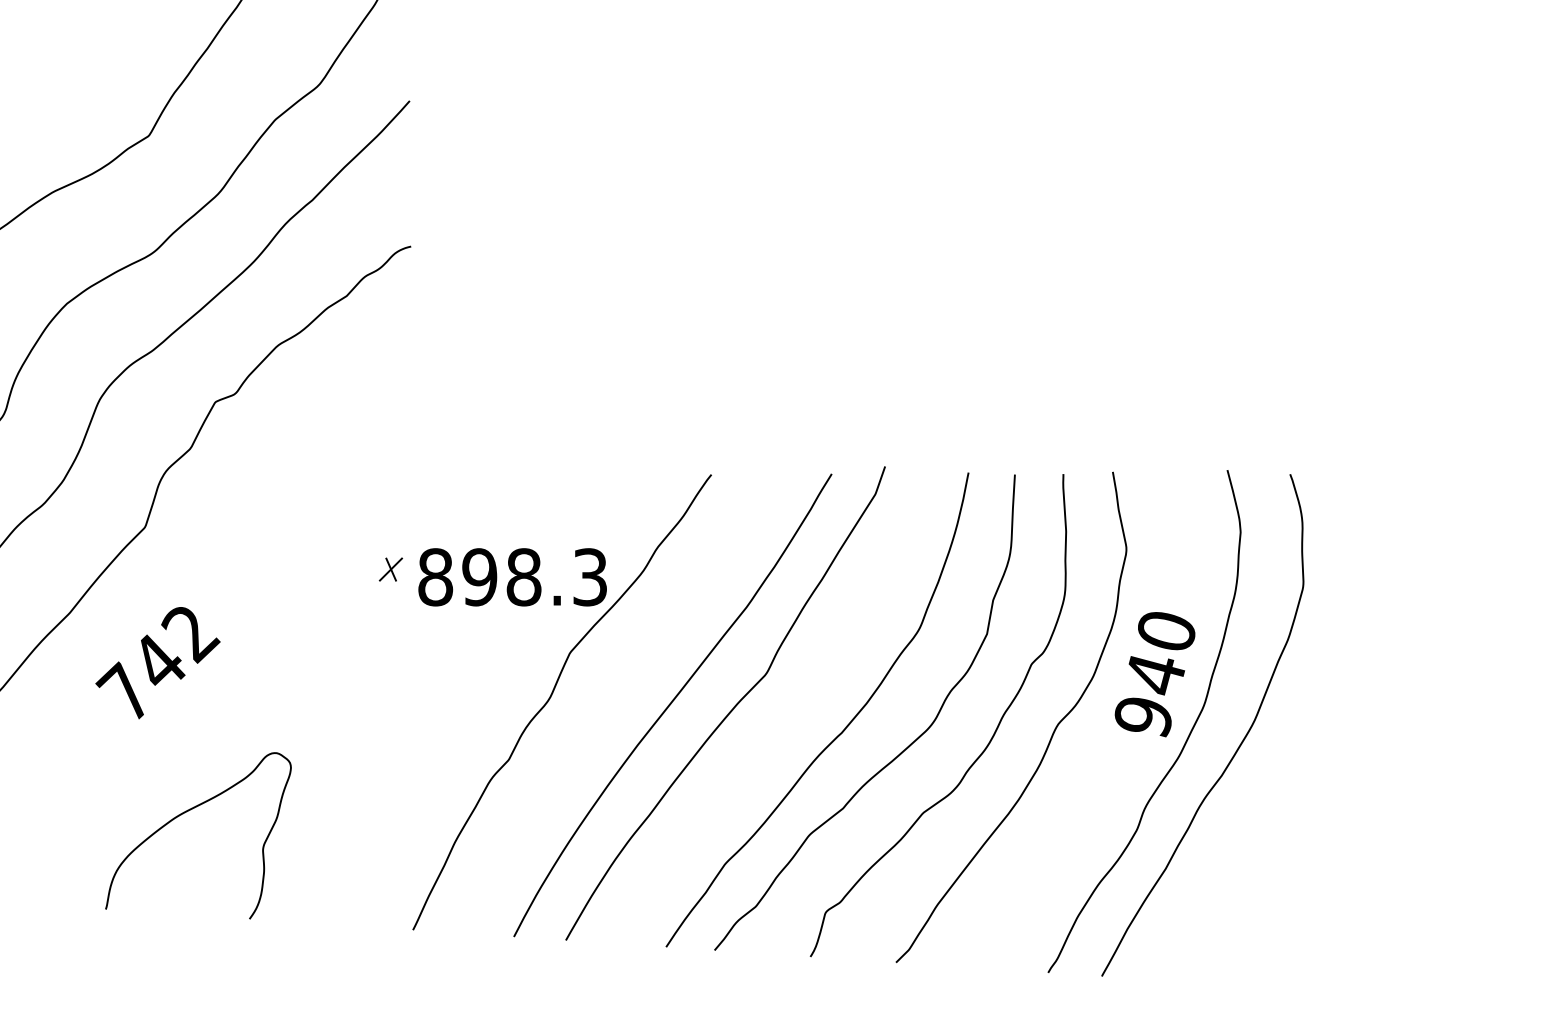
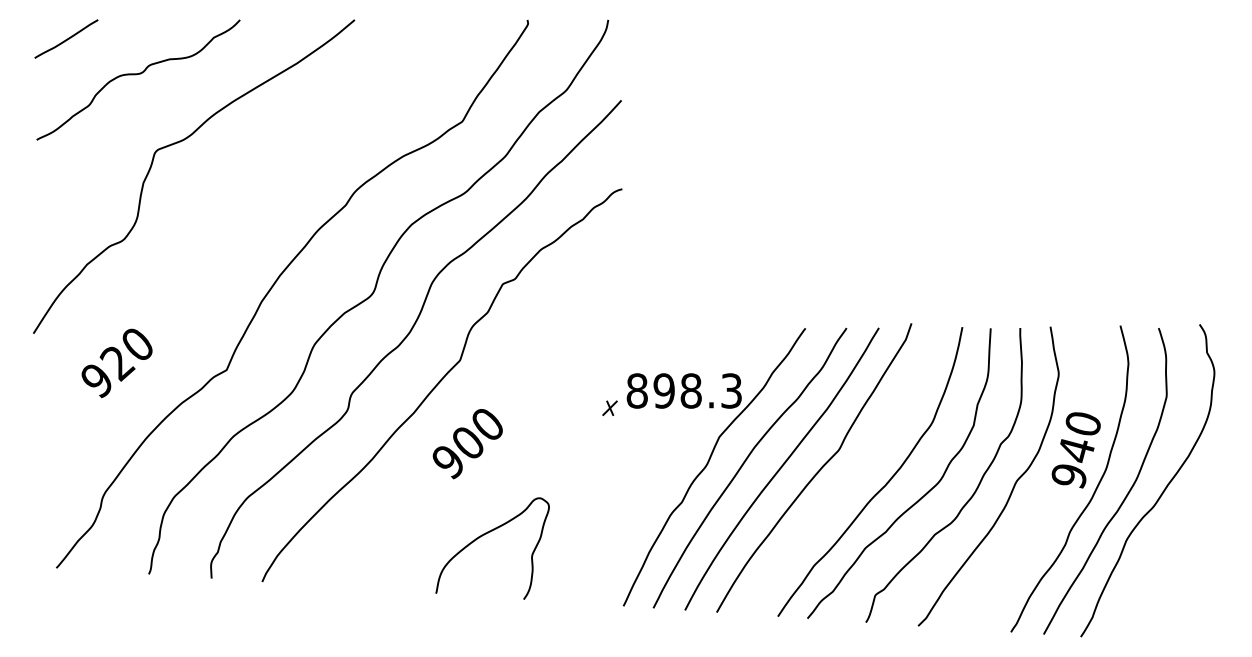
part: (390, 568) -> (609, 407), moved
text: (157, 664) -> (467, 444), 742 -> 900
curve: (609, 699) -> (743, 465), added
curve: (1296, 742) -> (1162, 491), added

